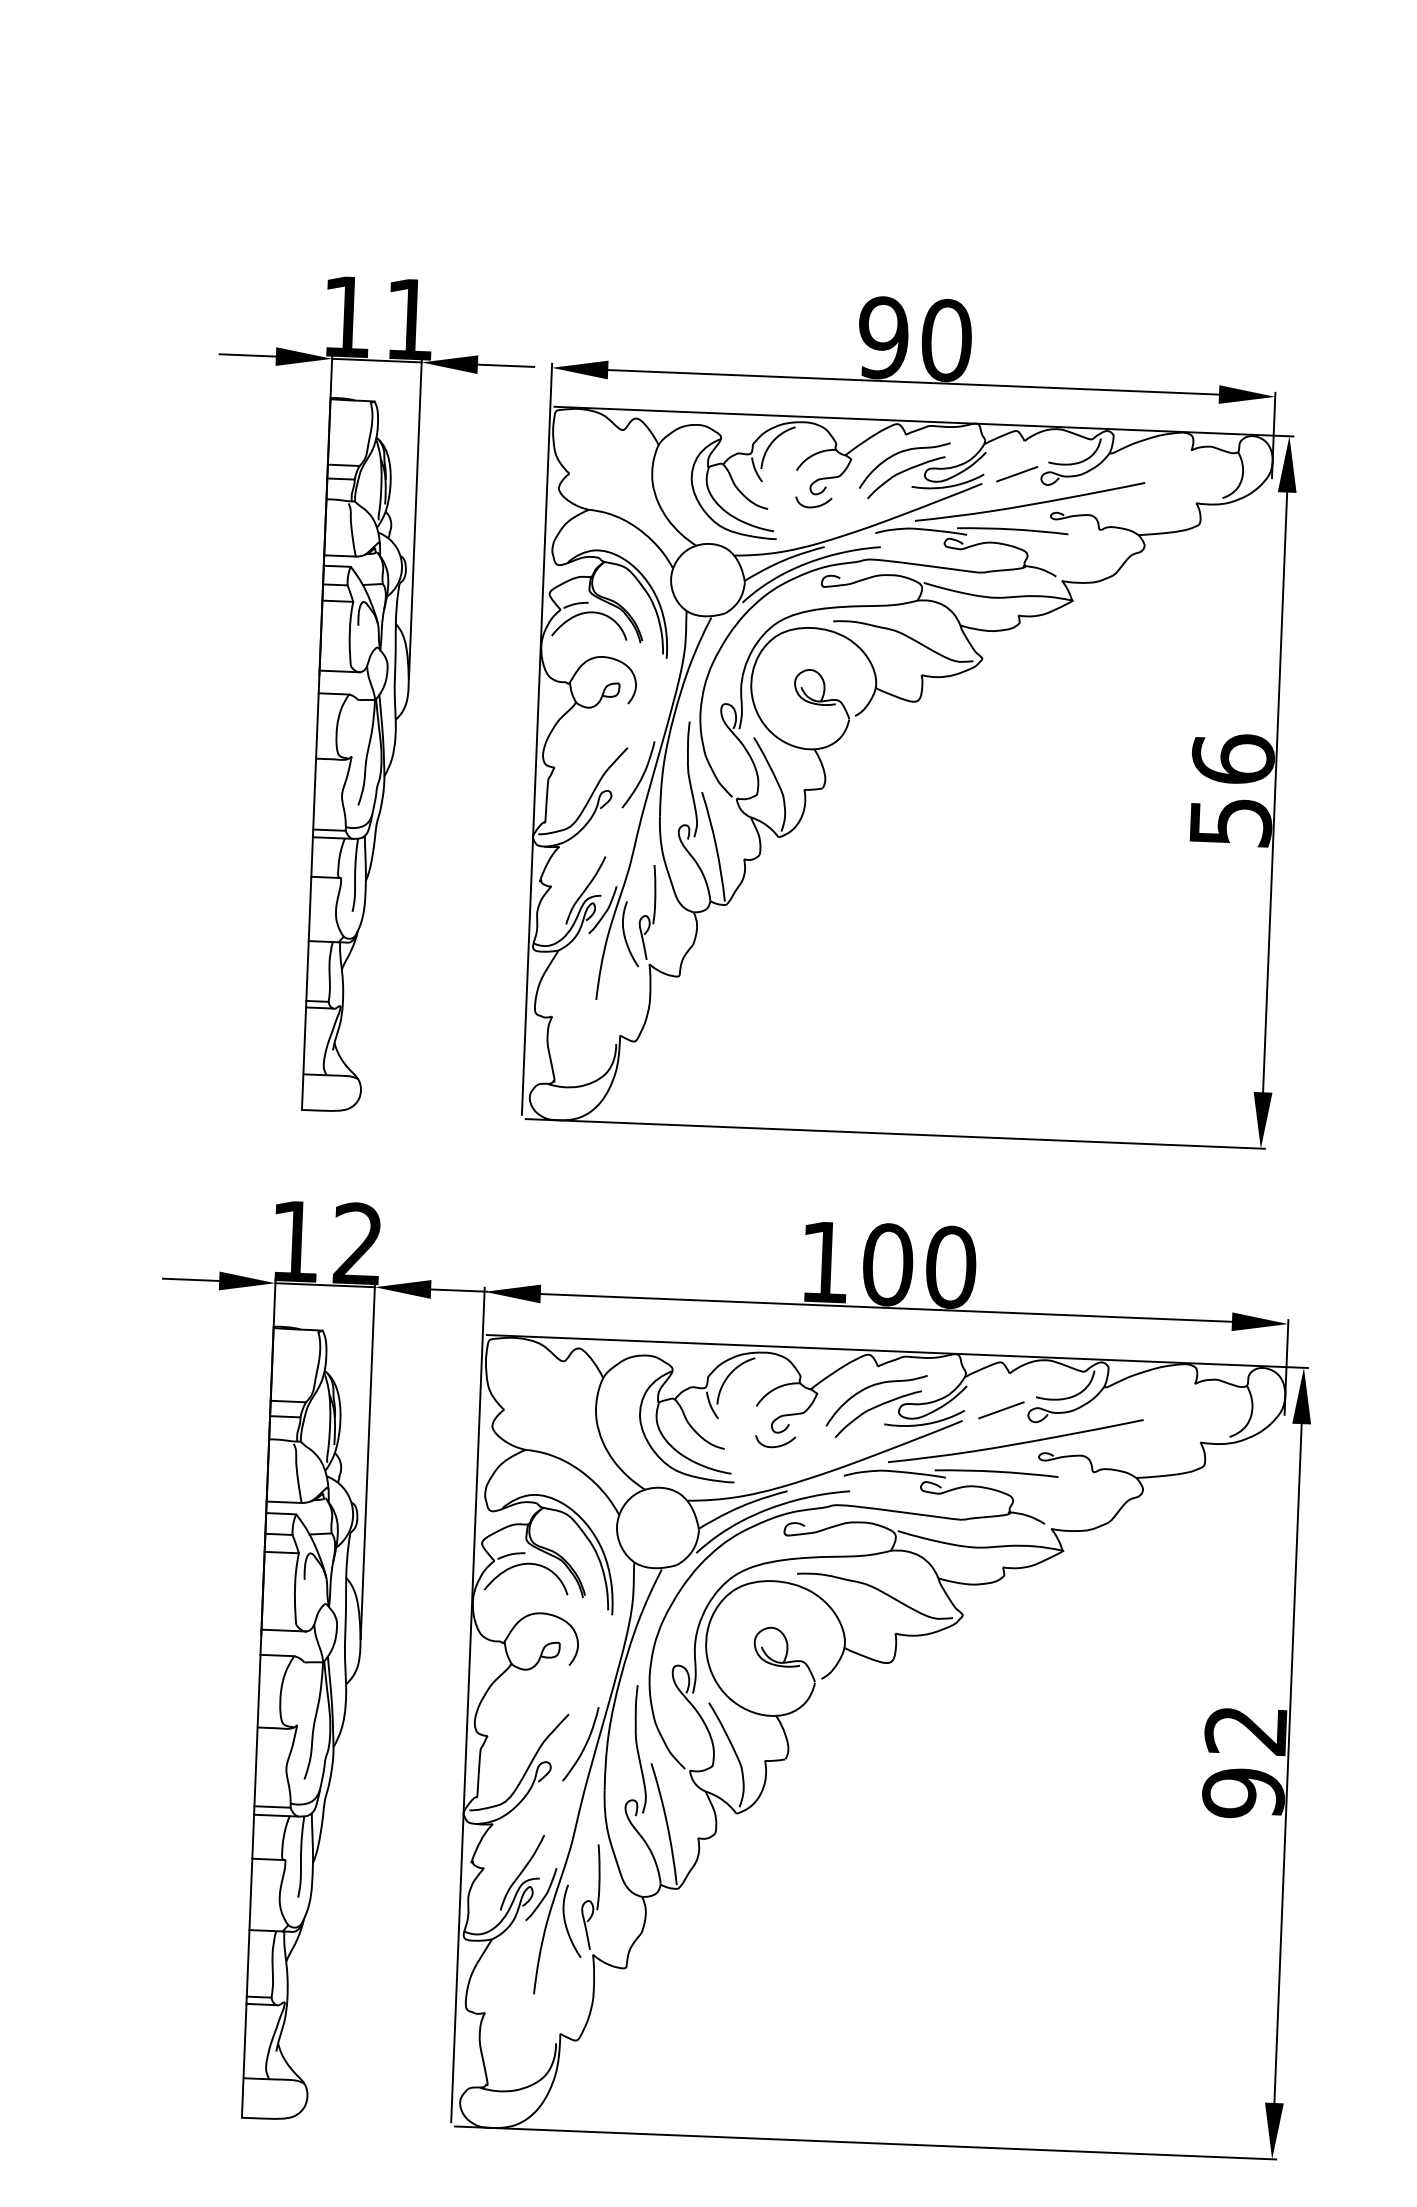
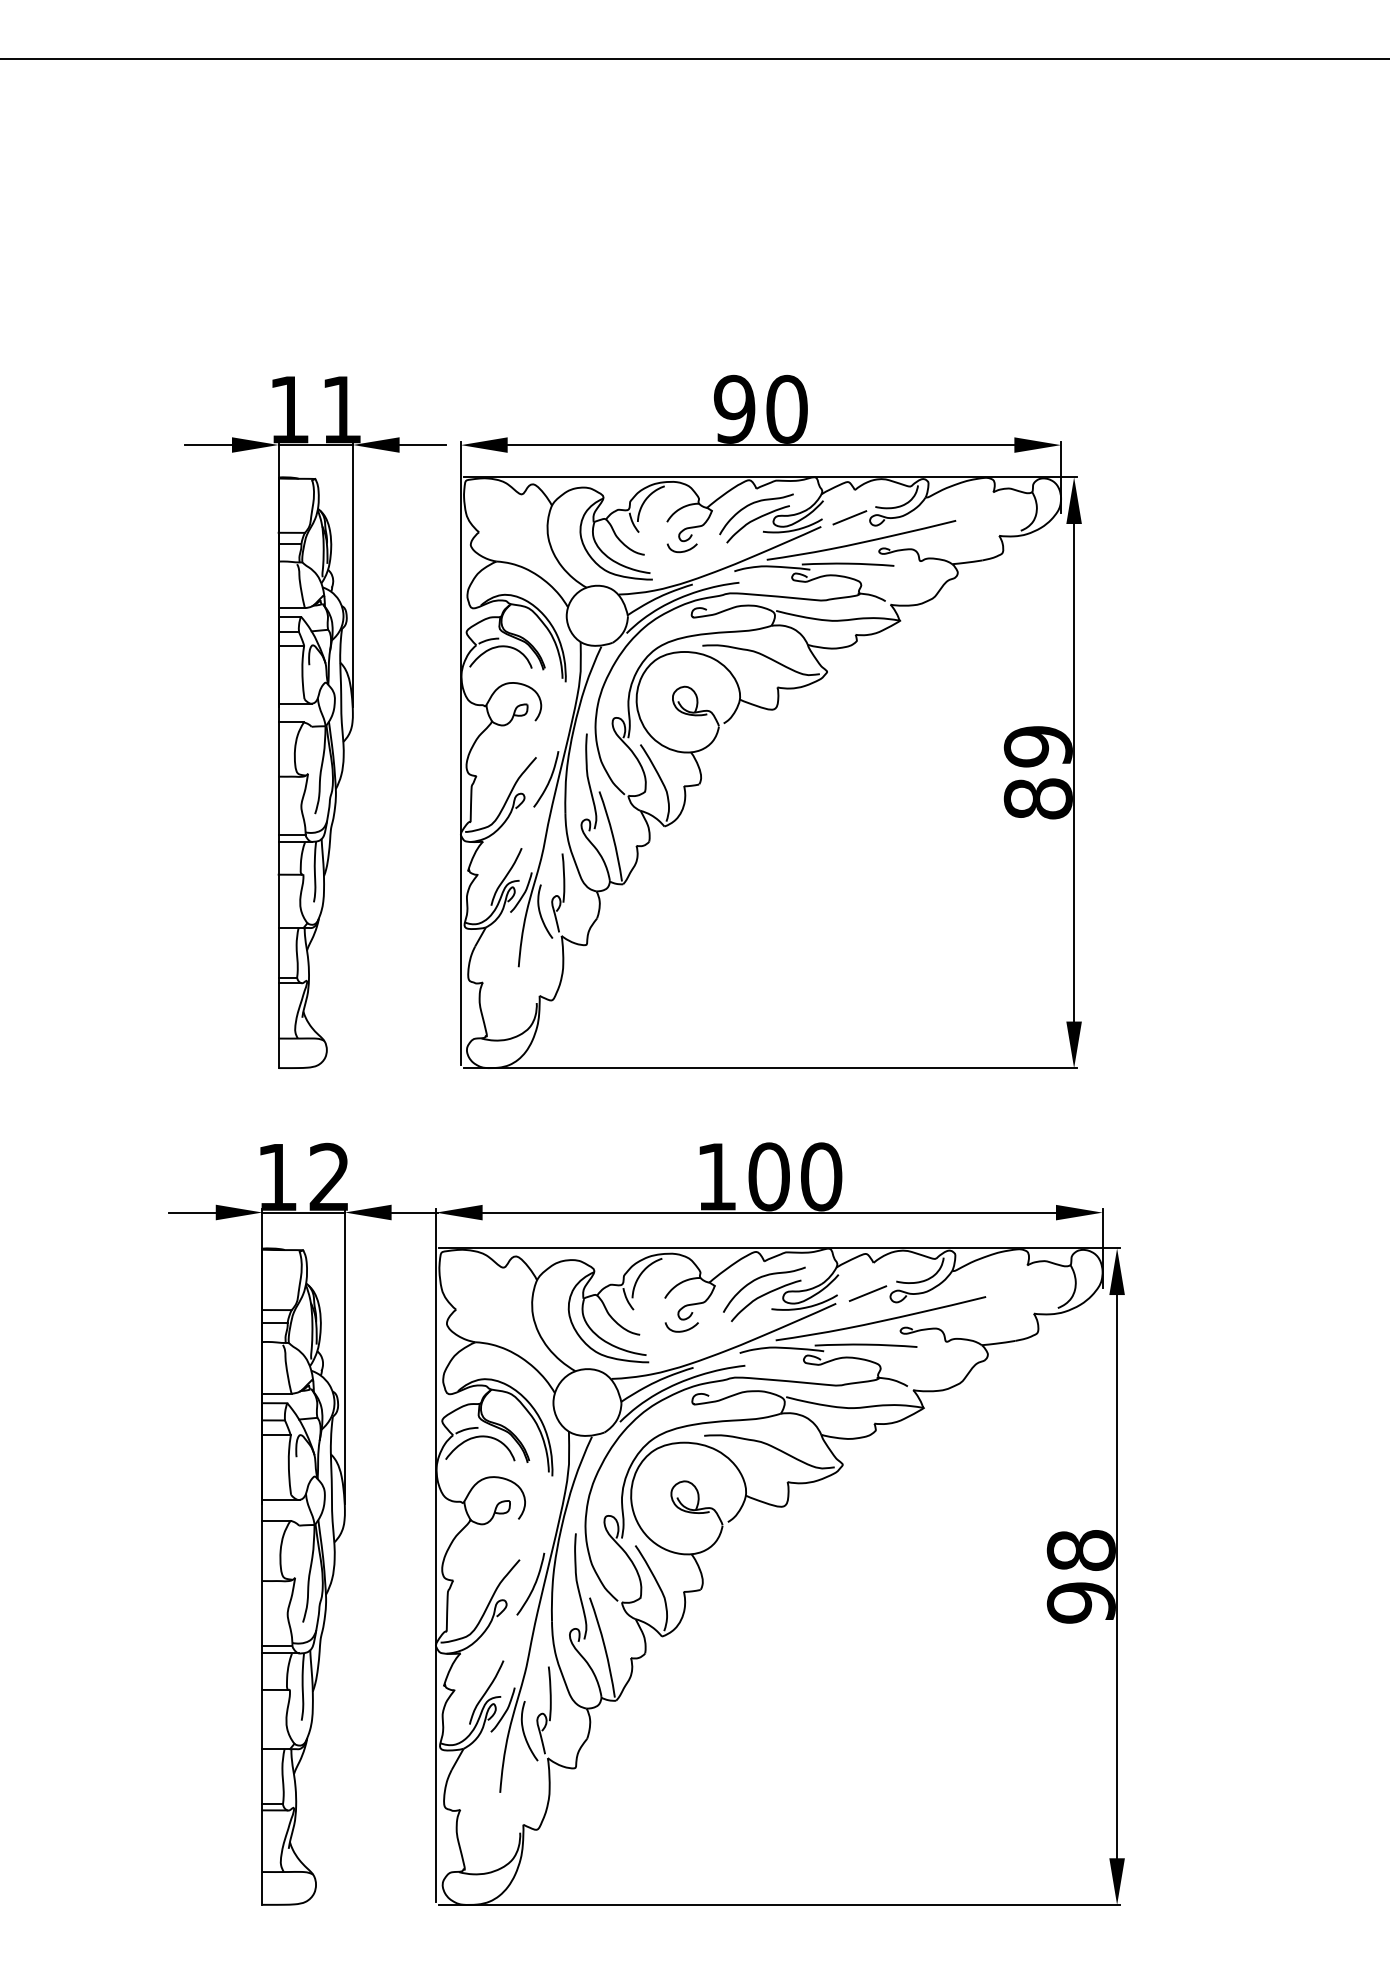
text: (1230, 790) -> (1037, 772), 56 -> 89
text: (1245, 1730) -> (1080, 1550), 92 -> 98

